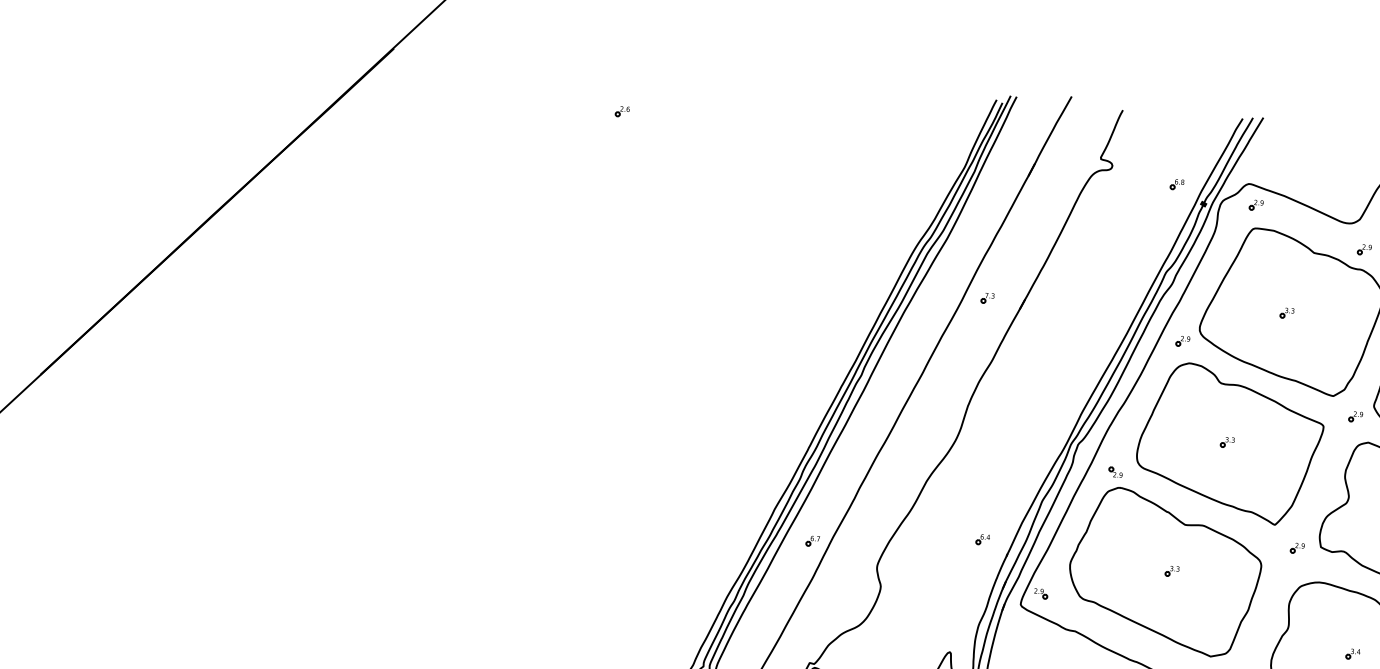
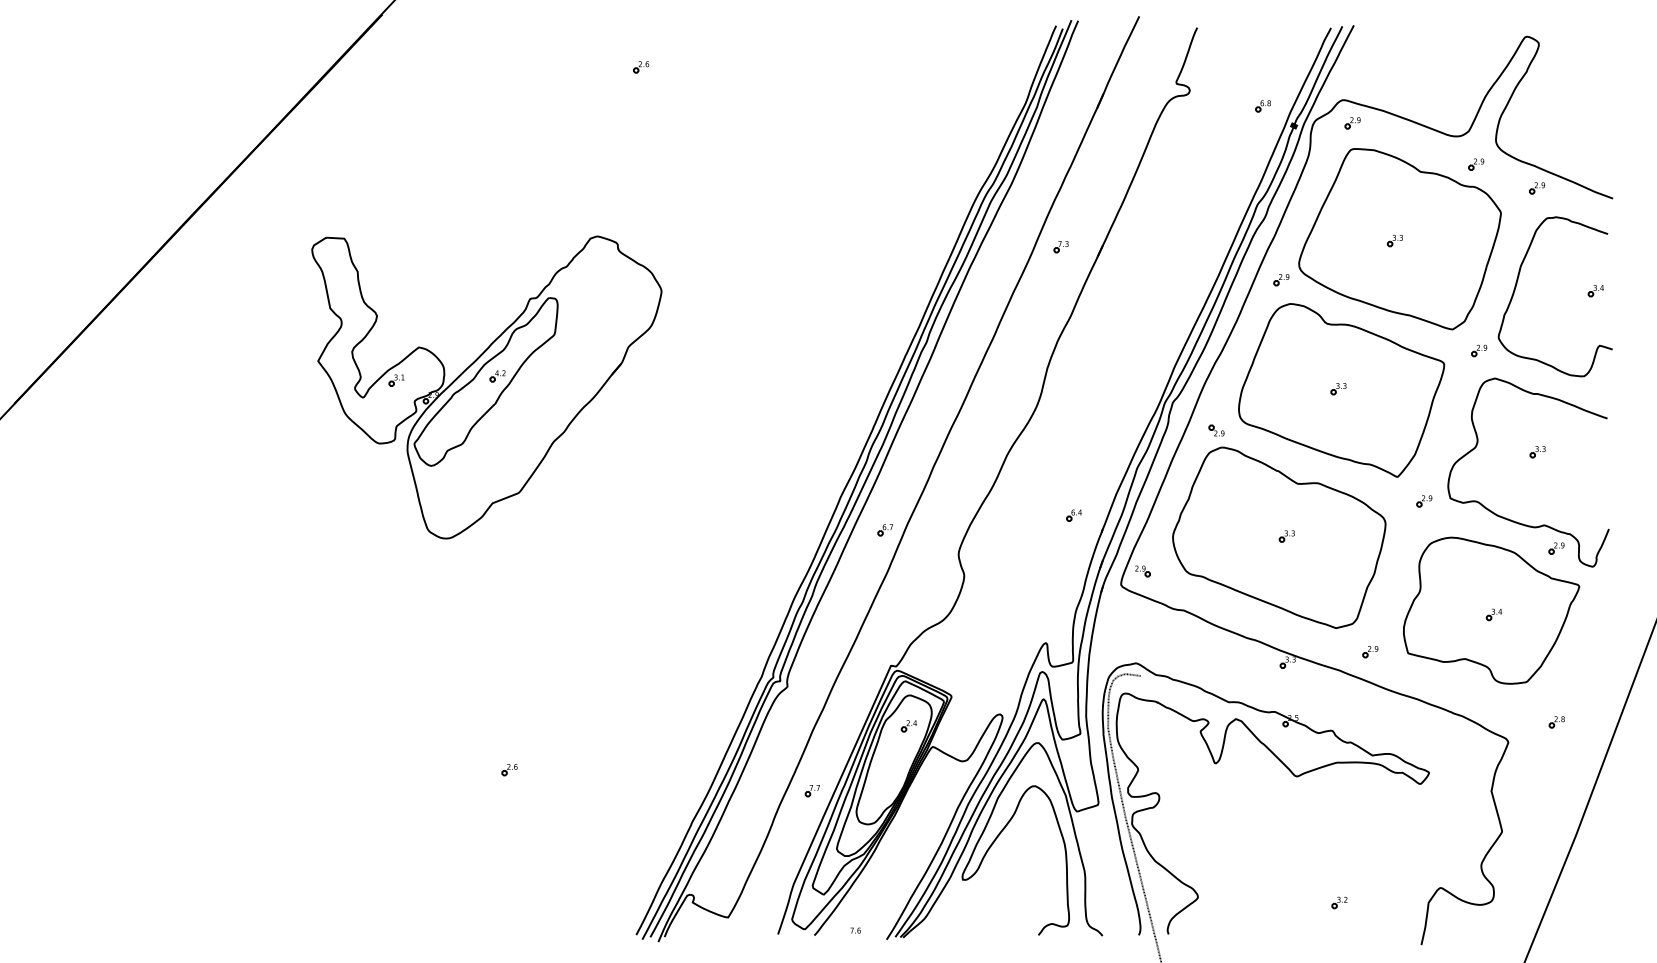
part: (464, 389) -> (486, 387), added

